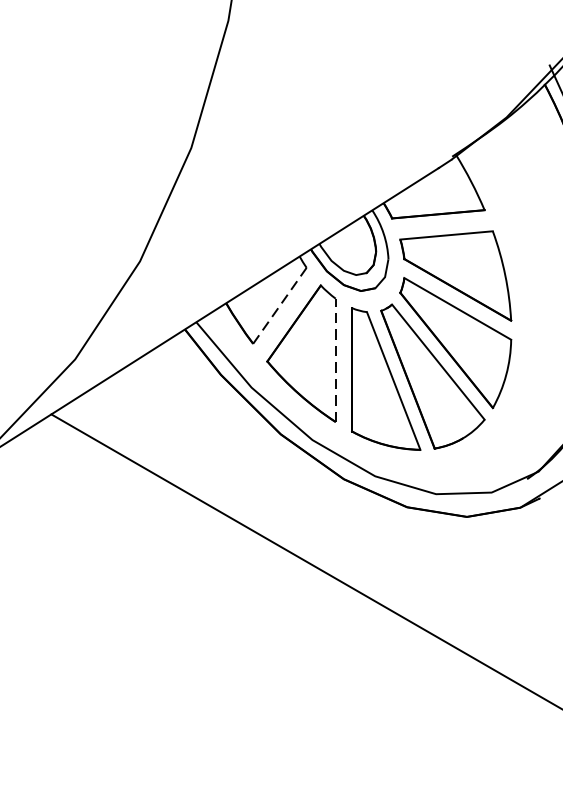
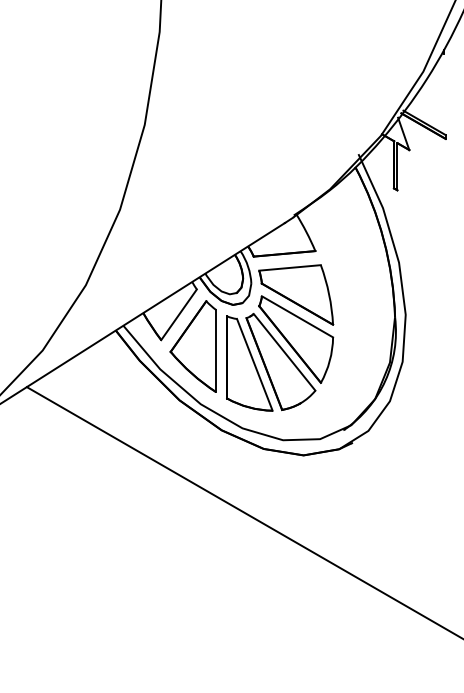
line: (280, 305) -> (179, 314), dashed -> solid
line: (336, 359) -> (216, 350), dashed -> solid

